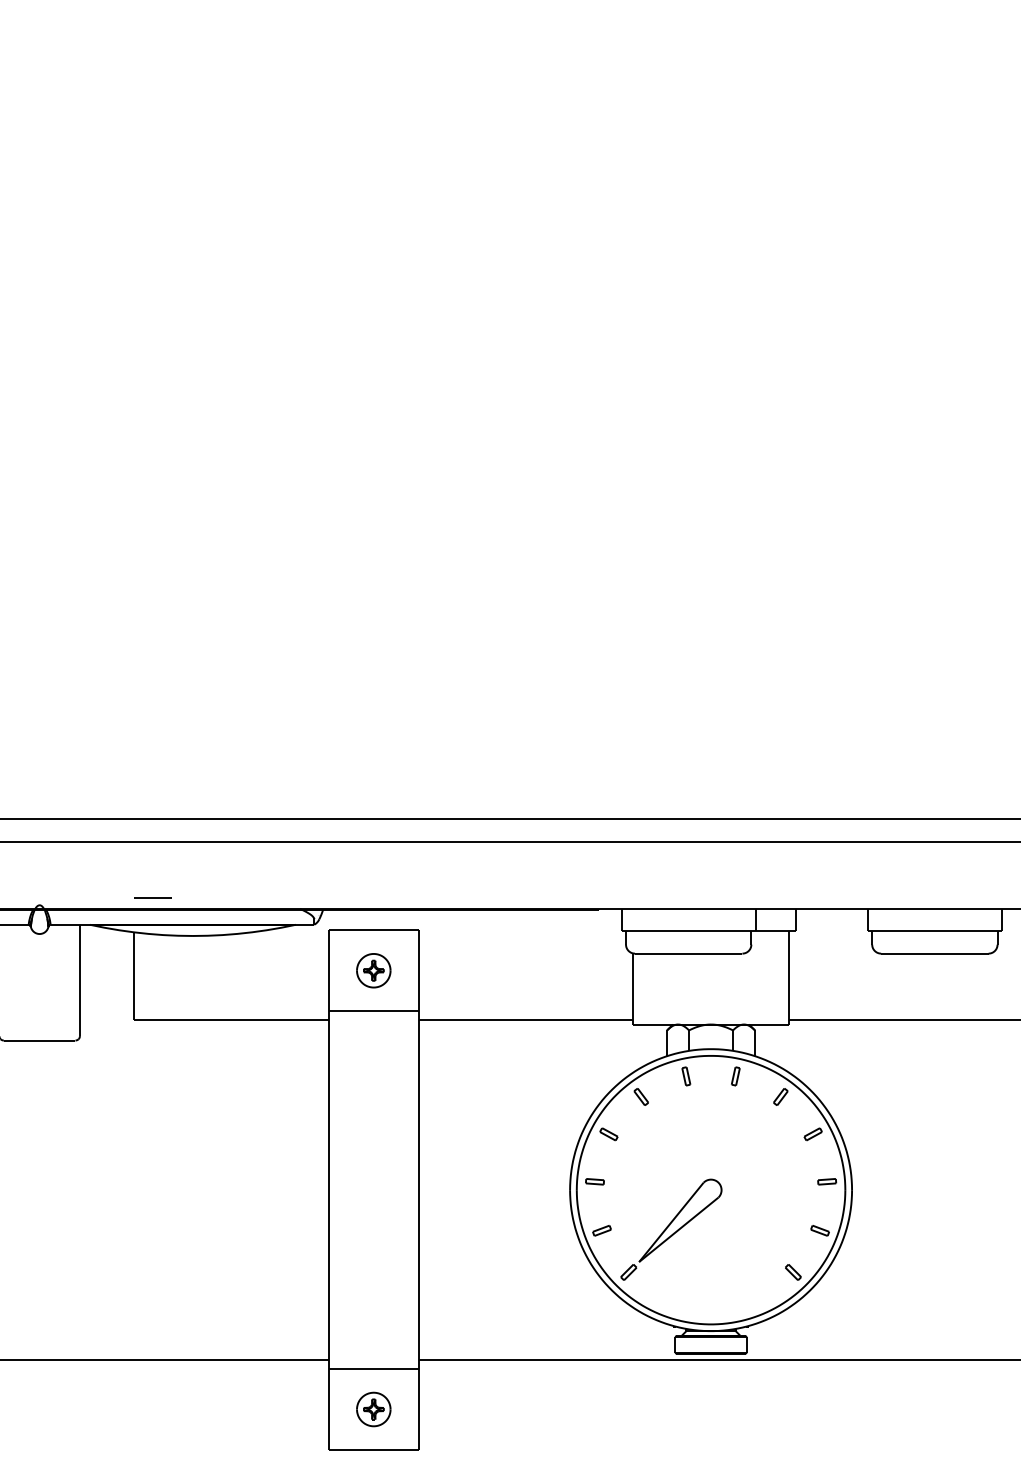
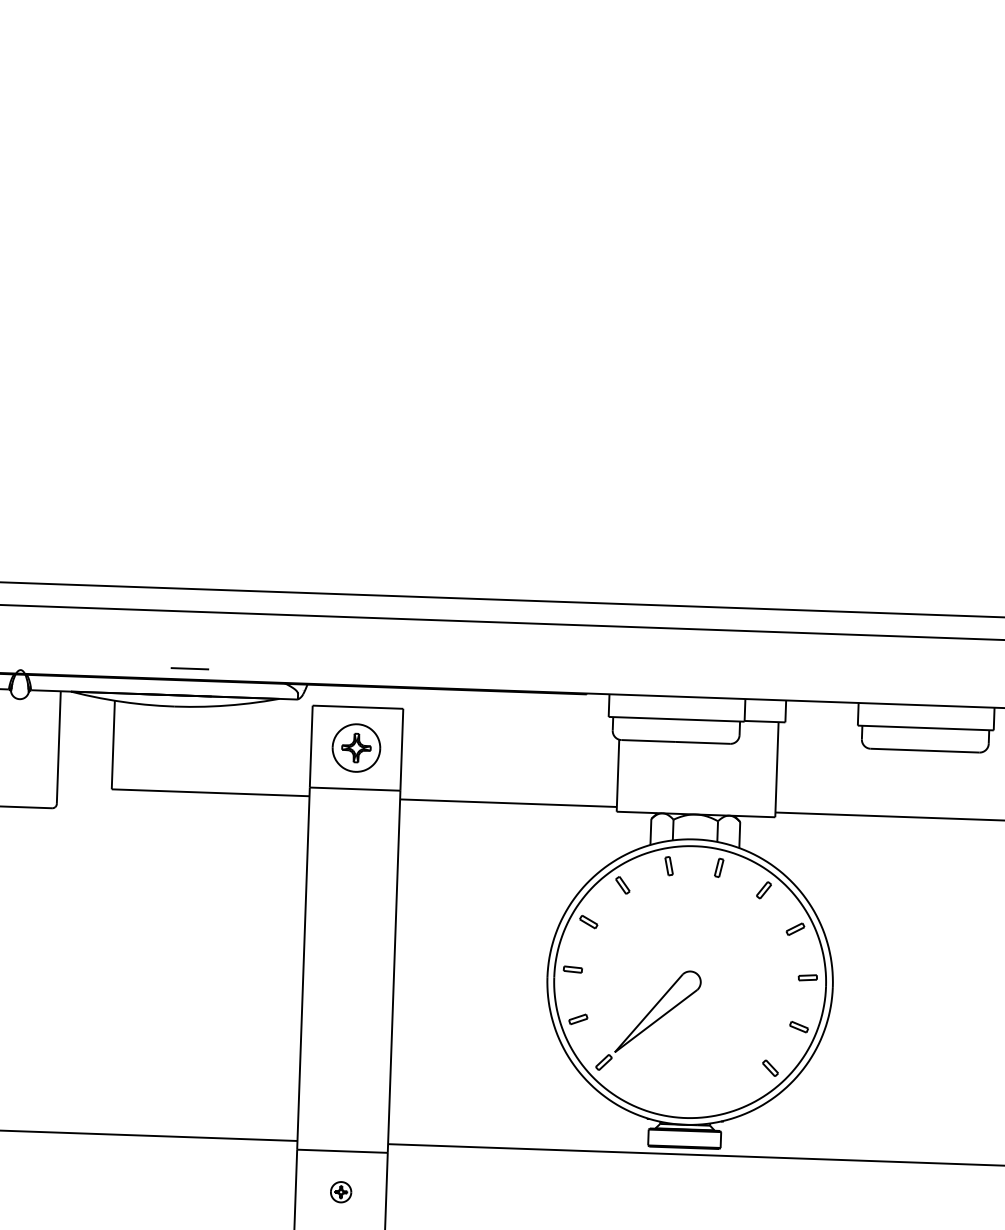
line: (152, 897) -> (189, 668), moved
part: (373, 970) -> (356, 747), size x1.4
part: (373, 1409) -> (340, 1192), size x0.6

